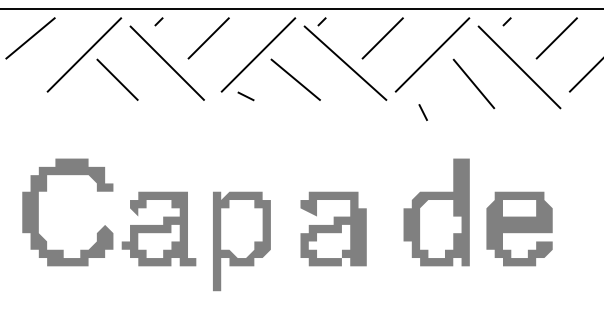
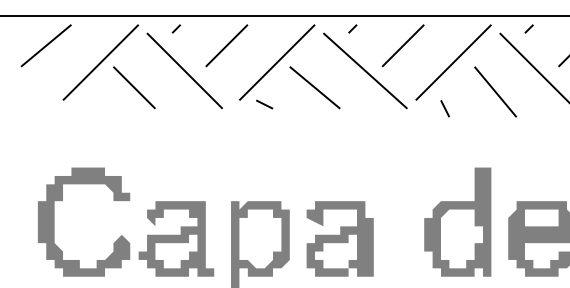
line: (321, 21) -> (352, 28), moved
line: (422, 112) -> (444, 108), moved
part: (333, 228) -> (340, 238), moved

